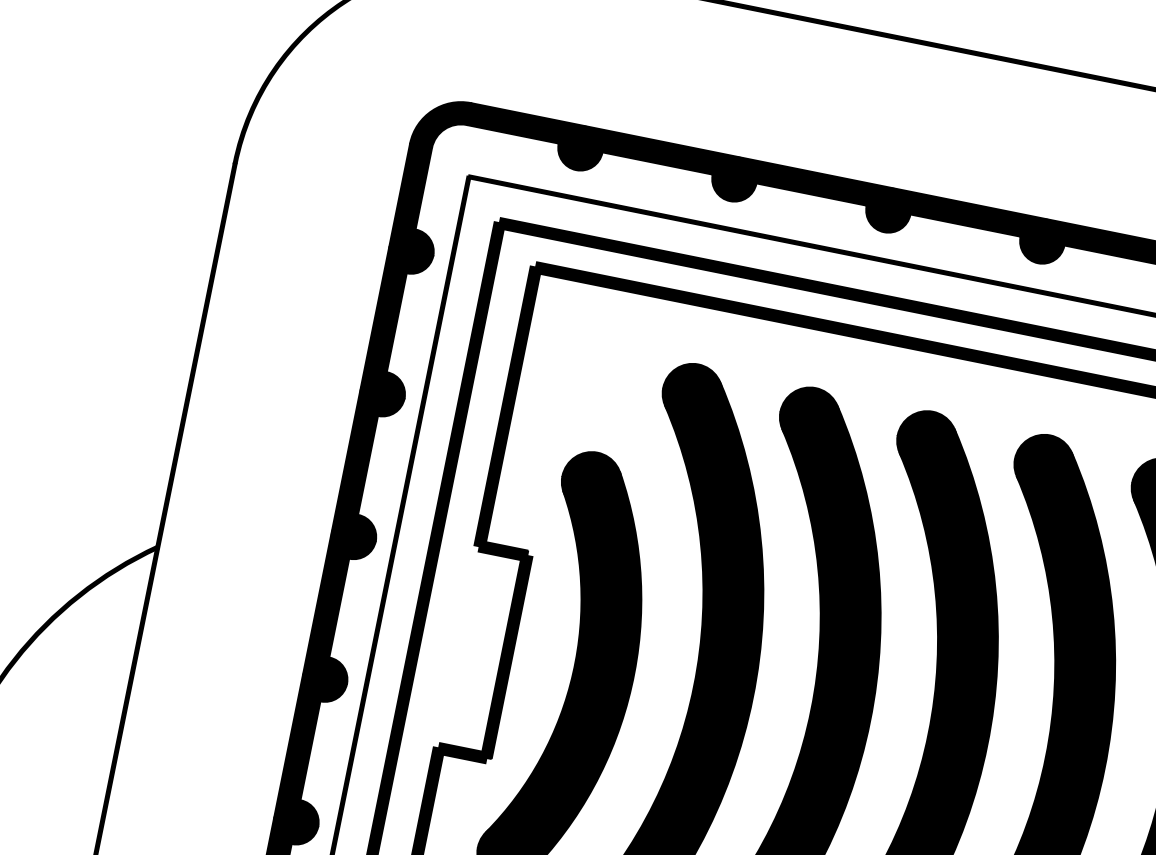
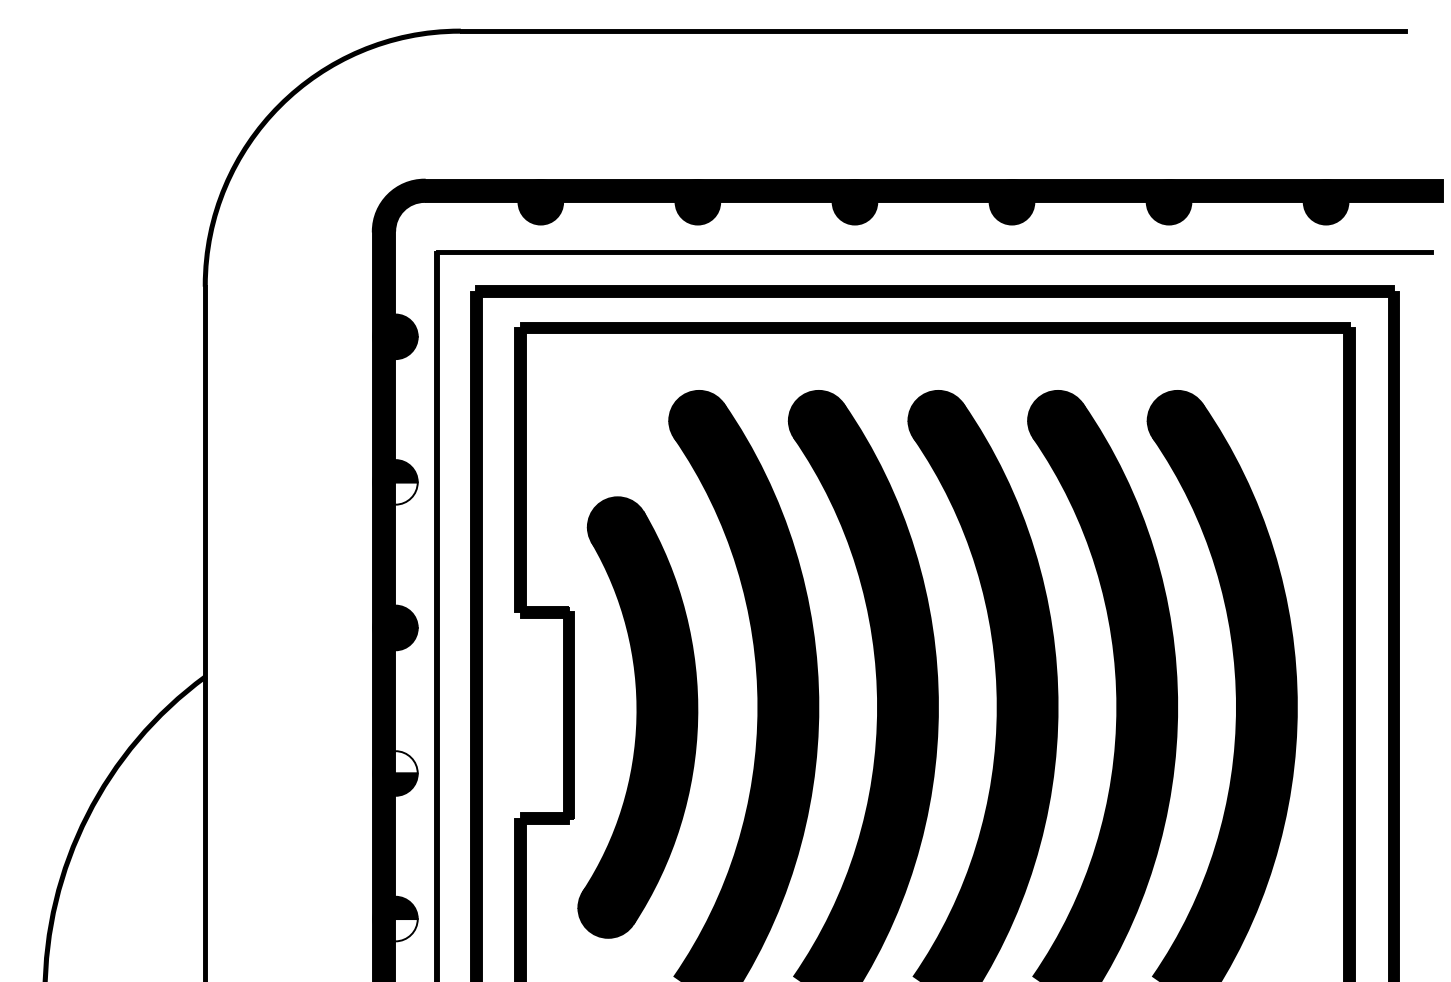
fill: (380, 405) -> (395, 493), removed
fill: (327, 668) -> (395, 762), removed
fill: (294, 833) -> (395, 930), removed

